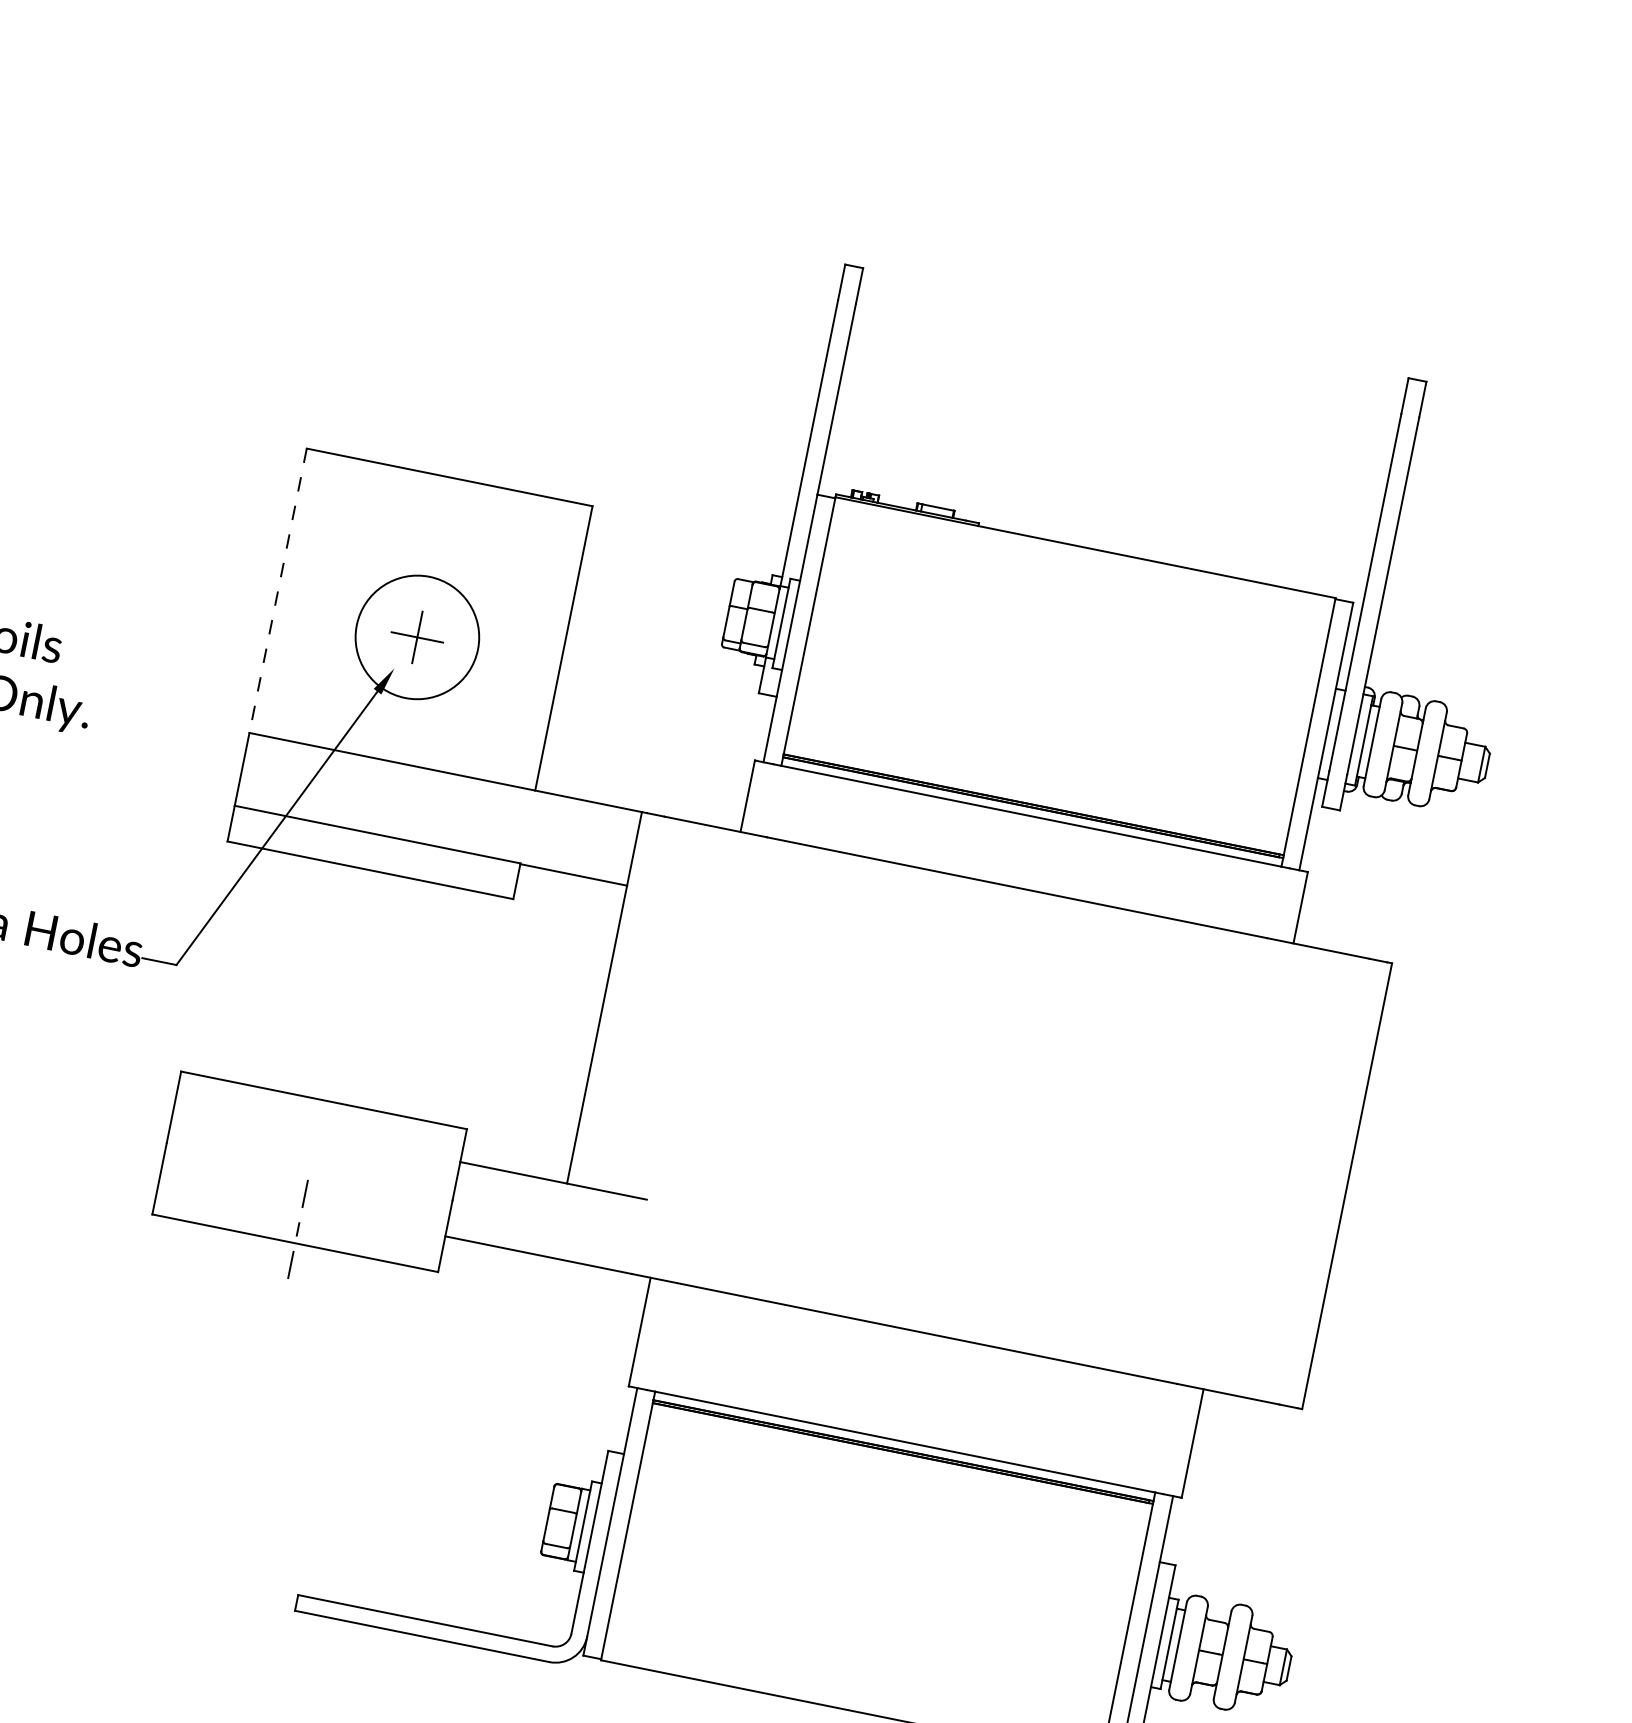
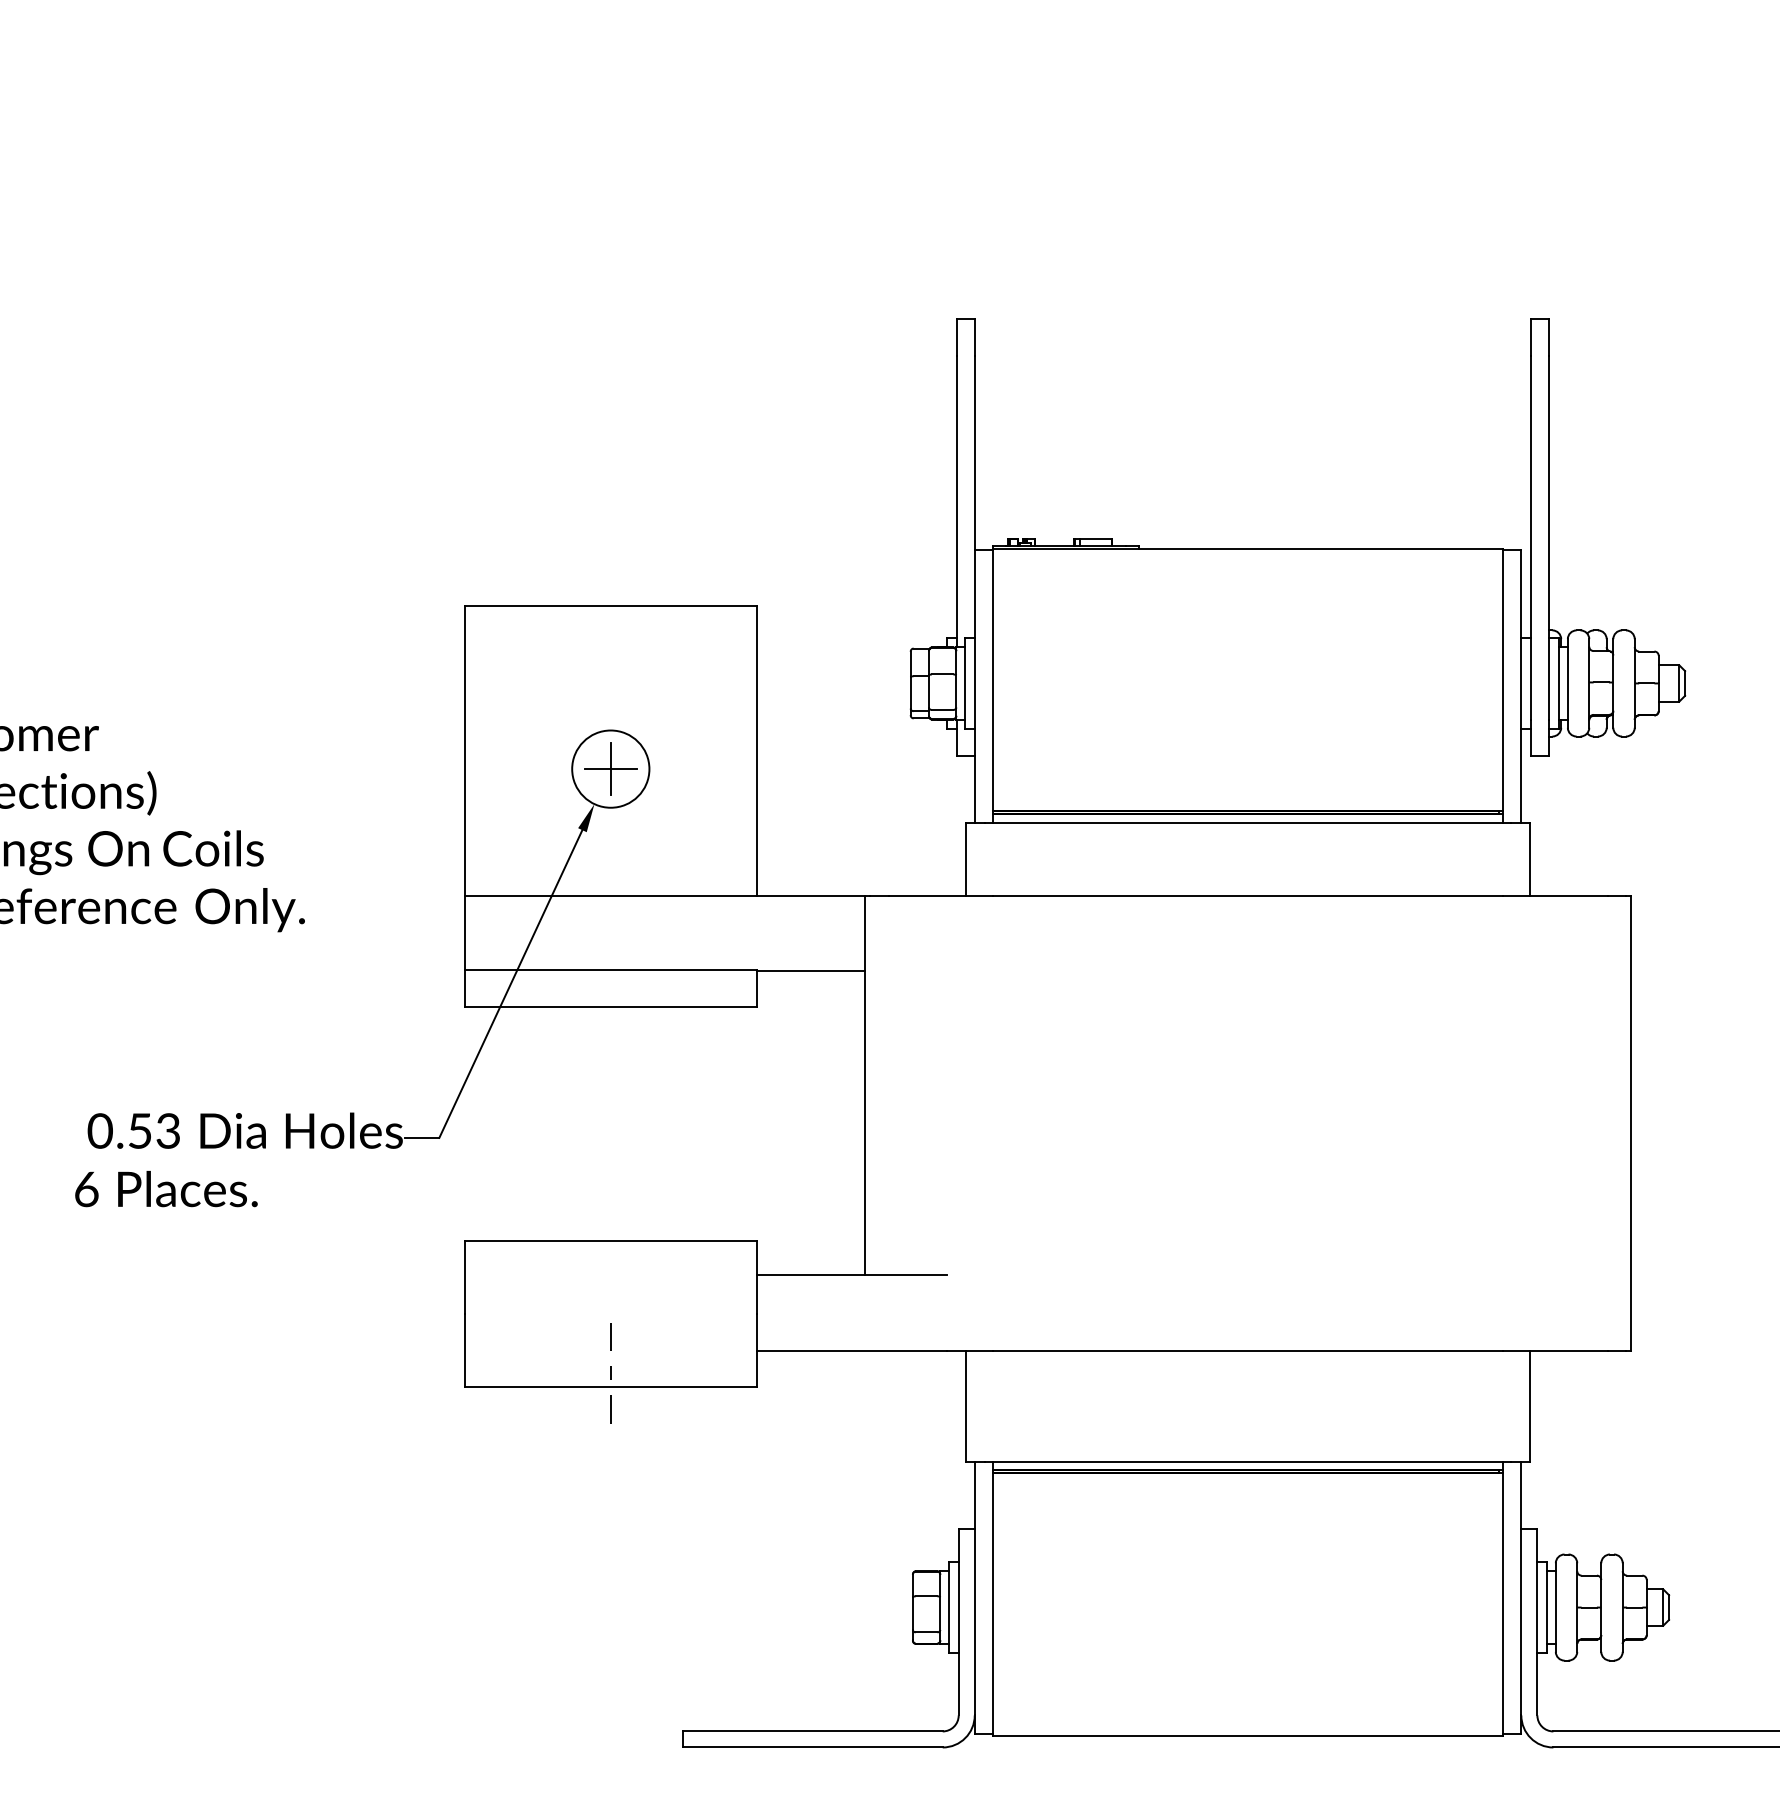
line: (278, 591) -> (465, 751), dashed -> solid
circle: (417, 636) -> (610, 768), size x0.62

